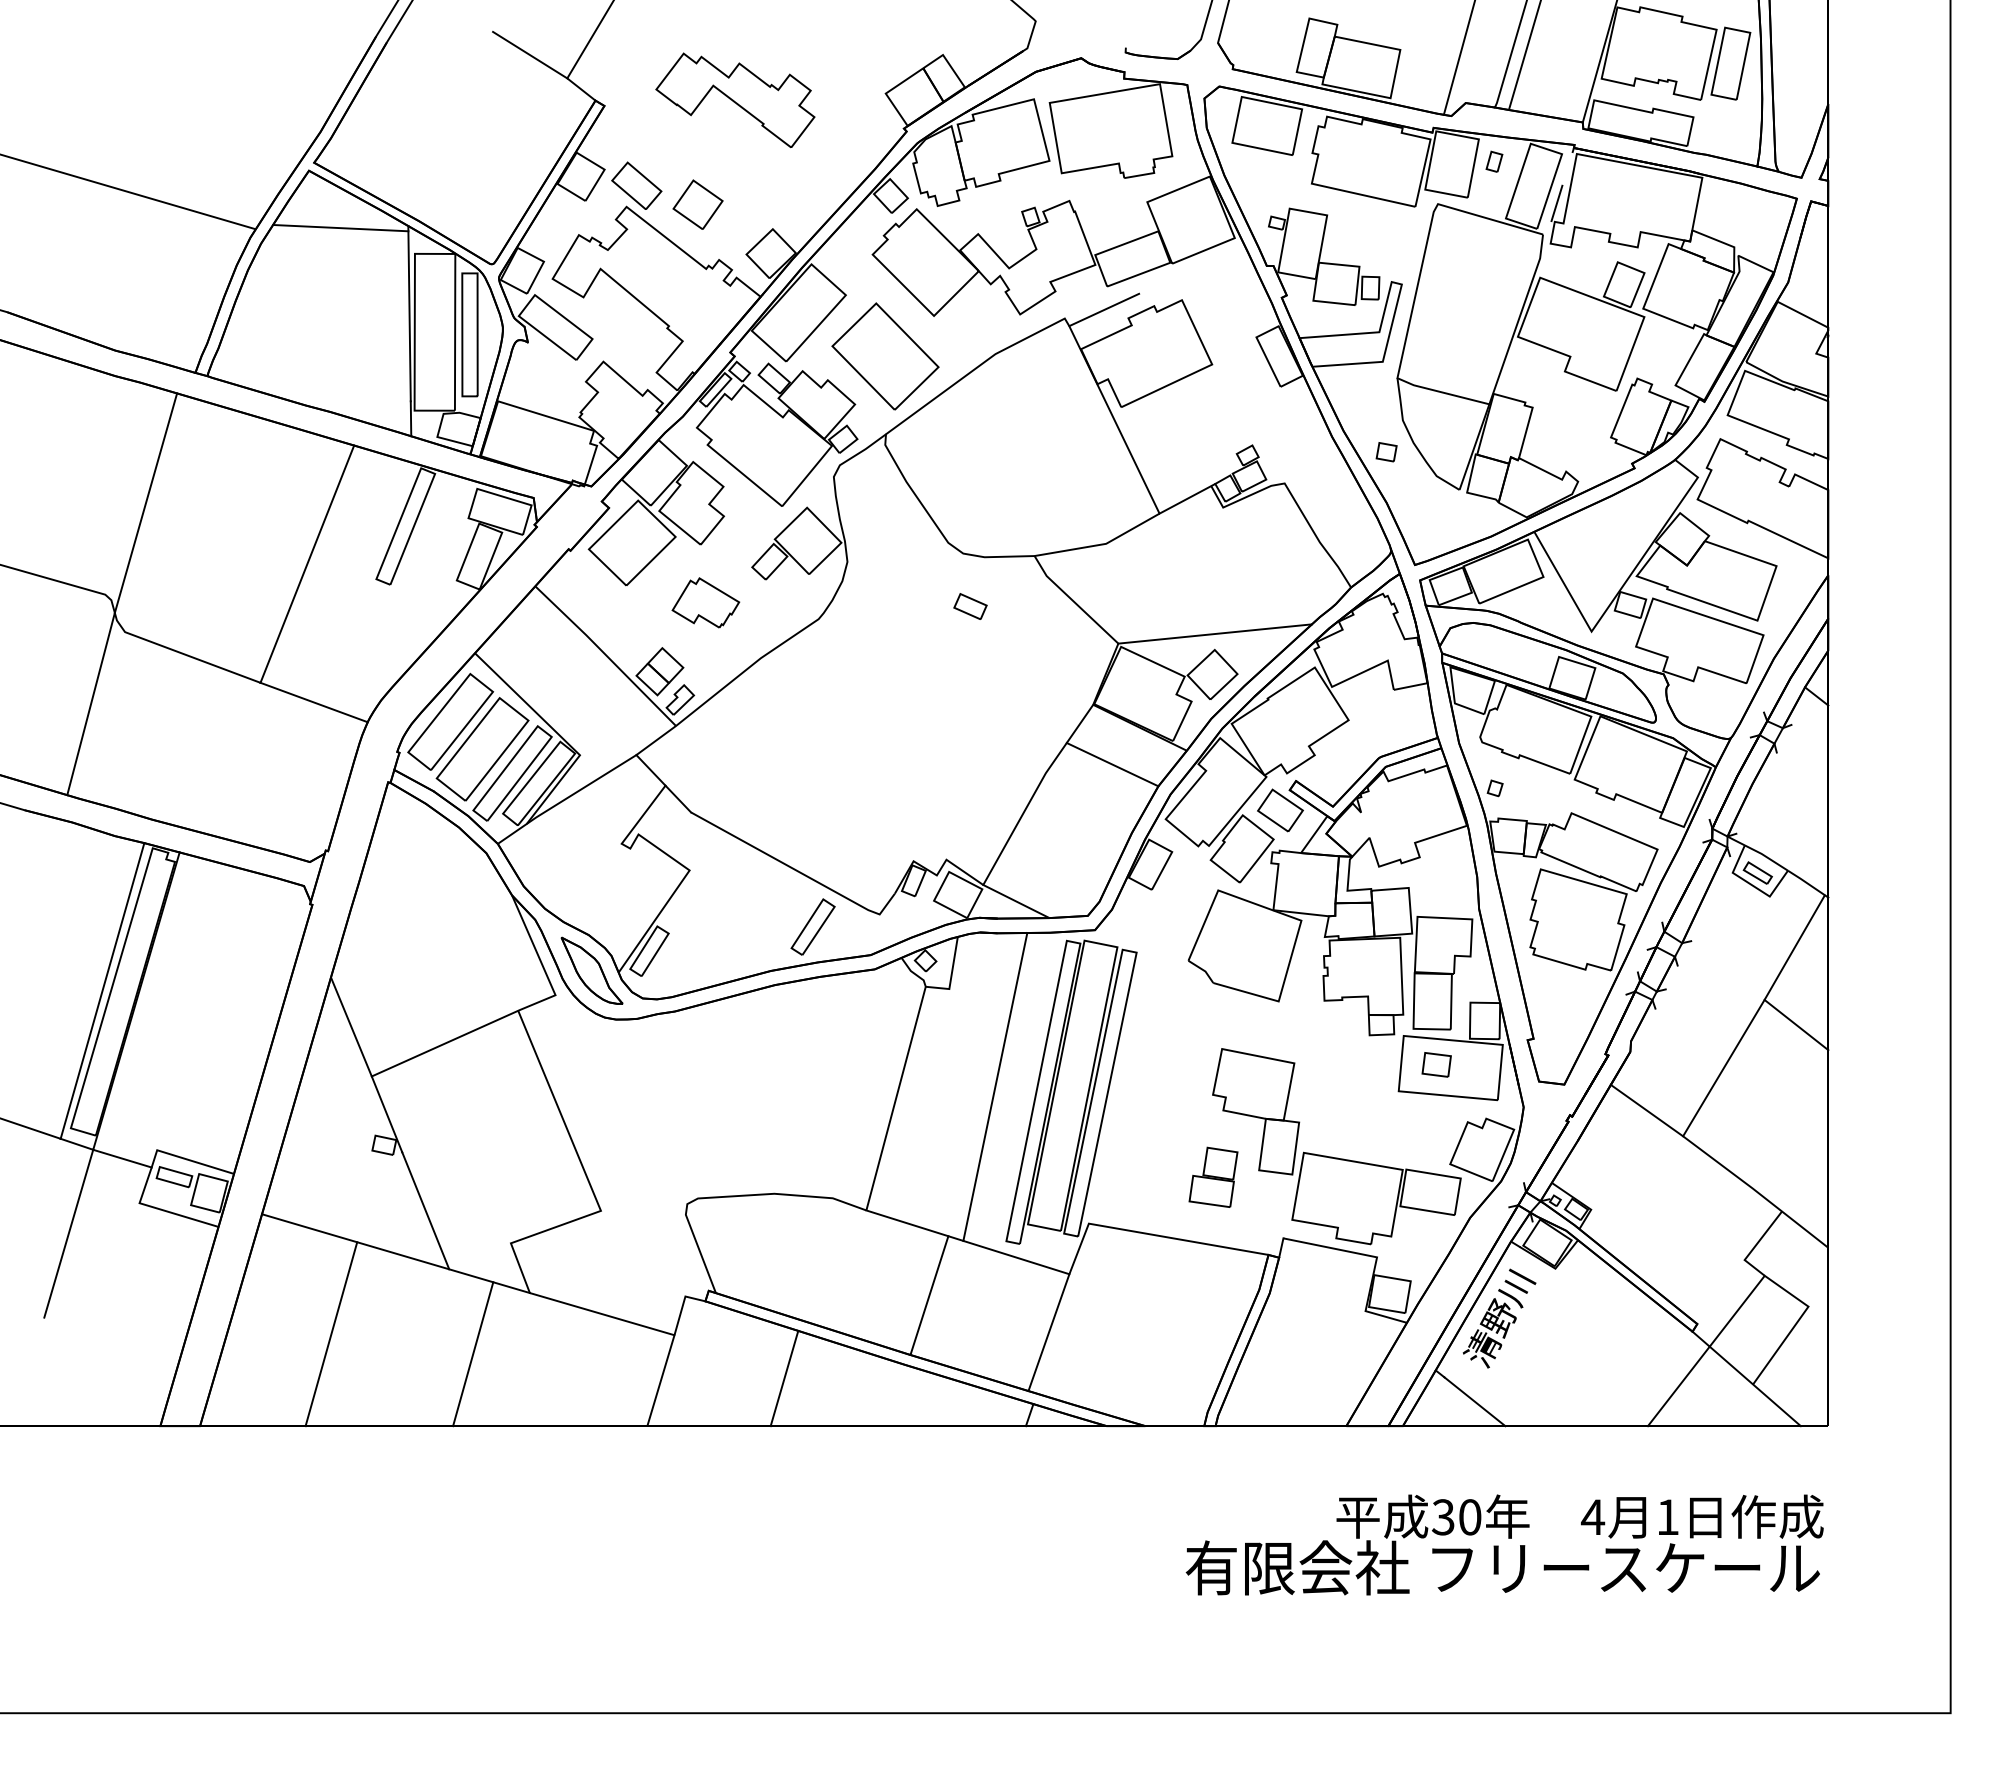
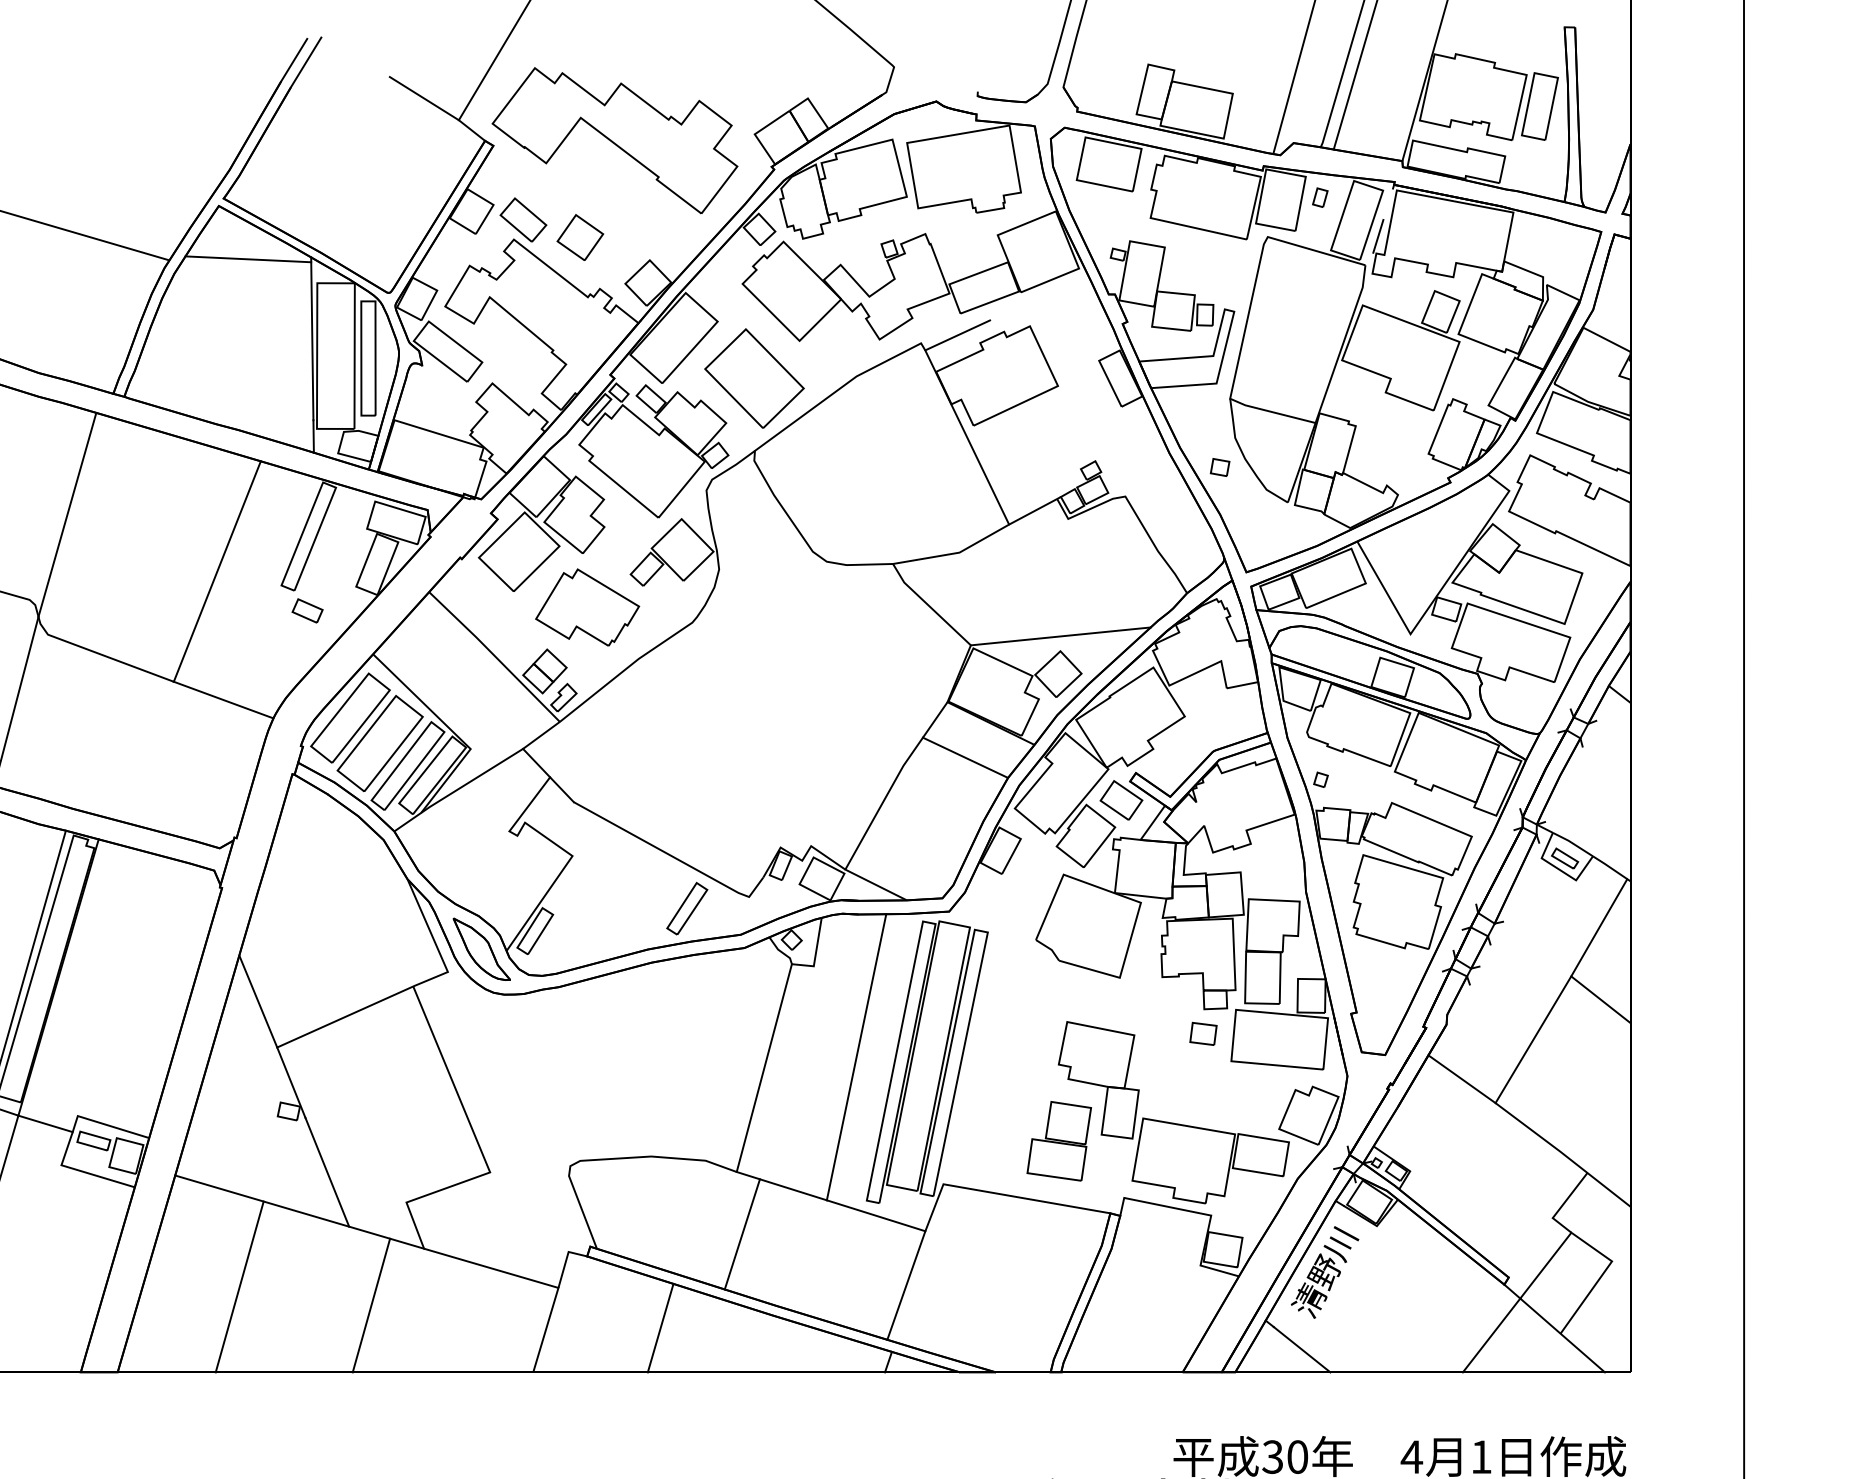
part: (735, 100) -> (615, 140), size x1.67
part: (705, 602) -> (587, 607), size x1.67
part: (970, 606) -> (307, 610), moved
part: (1436, 1064) -> (1203, 1033), moved
part: (1213, 1177) -> (1059, 1141), size x1.43
line: (929, 1295) -> (742, 1234), moved

